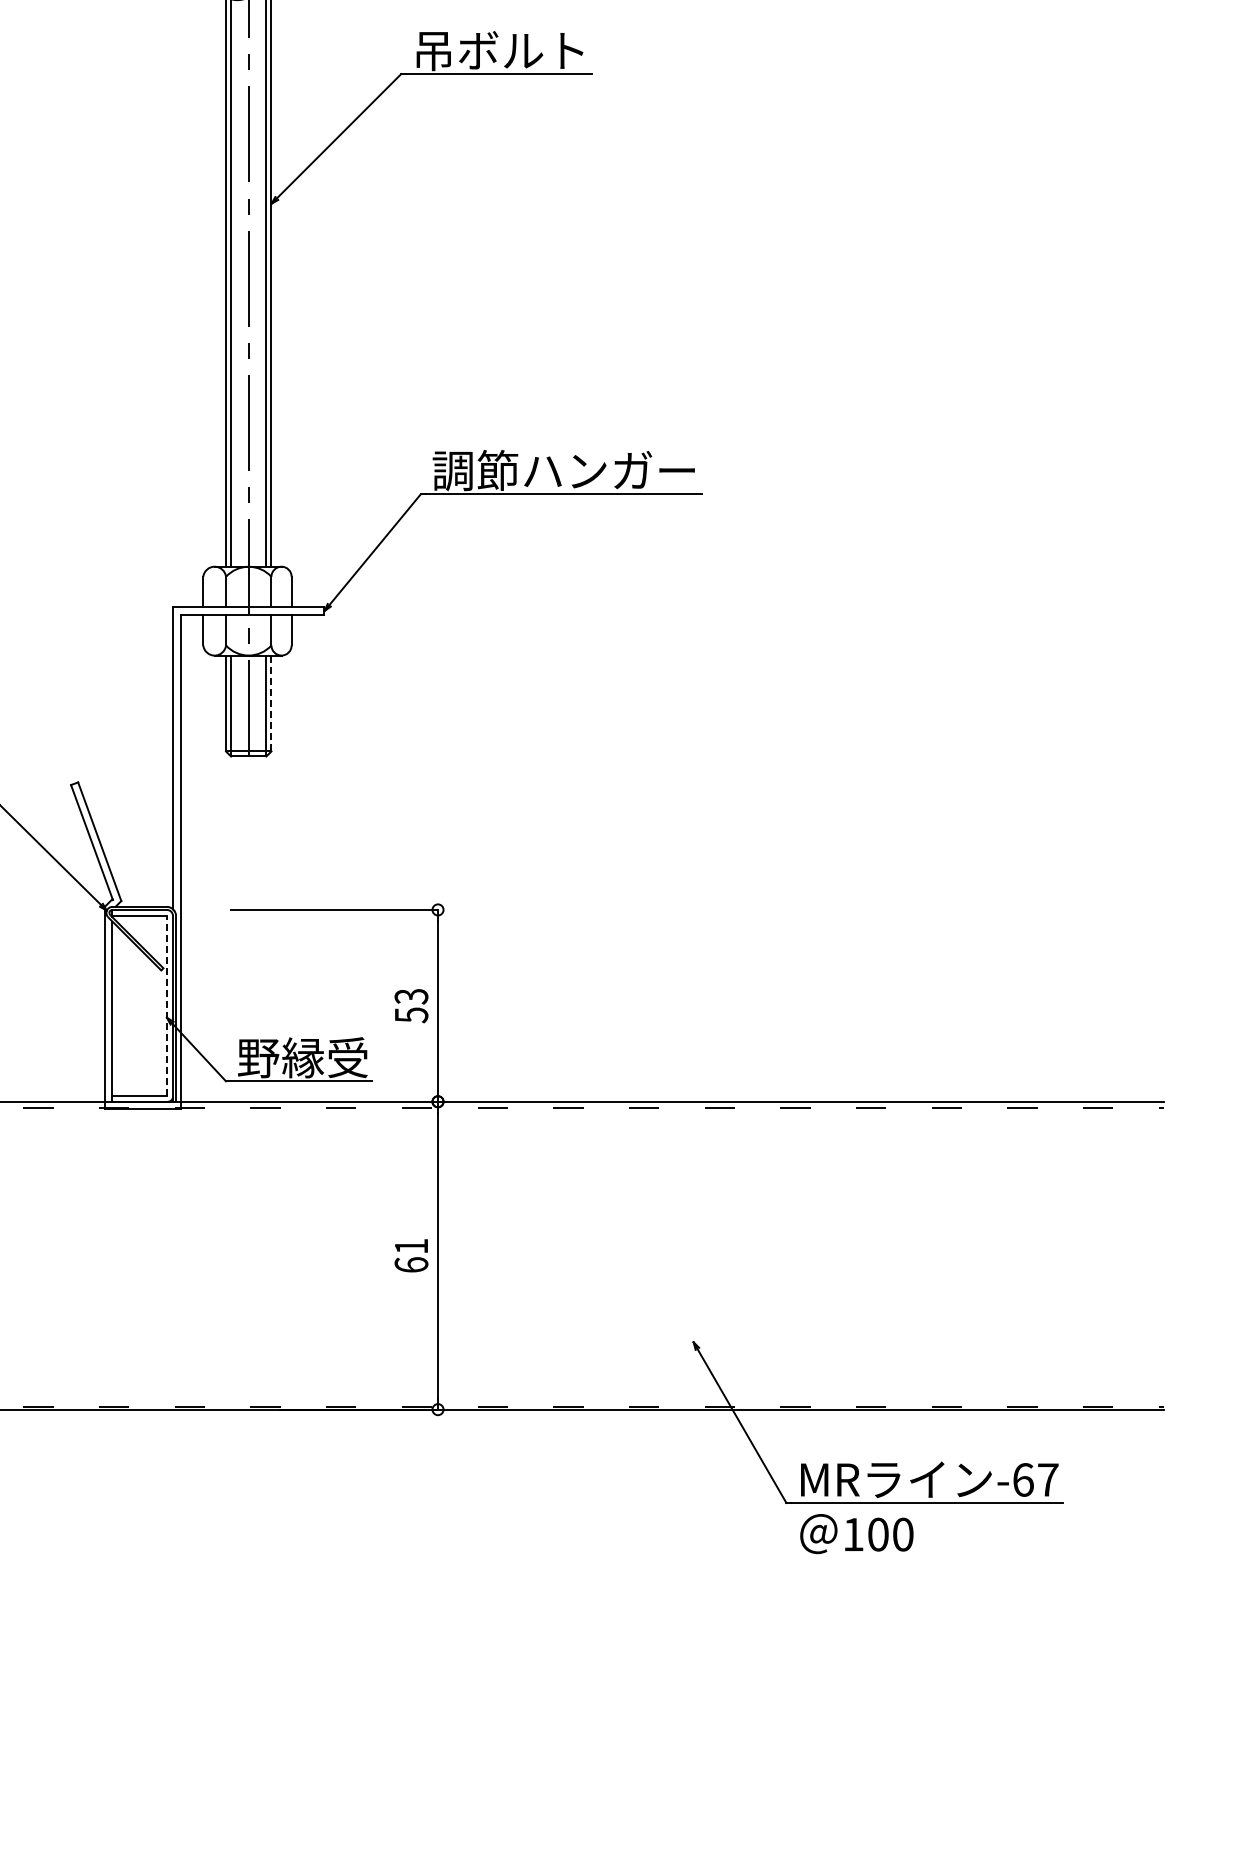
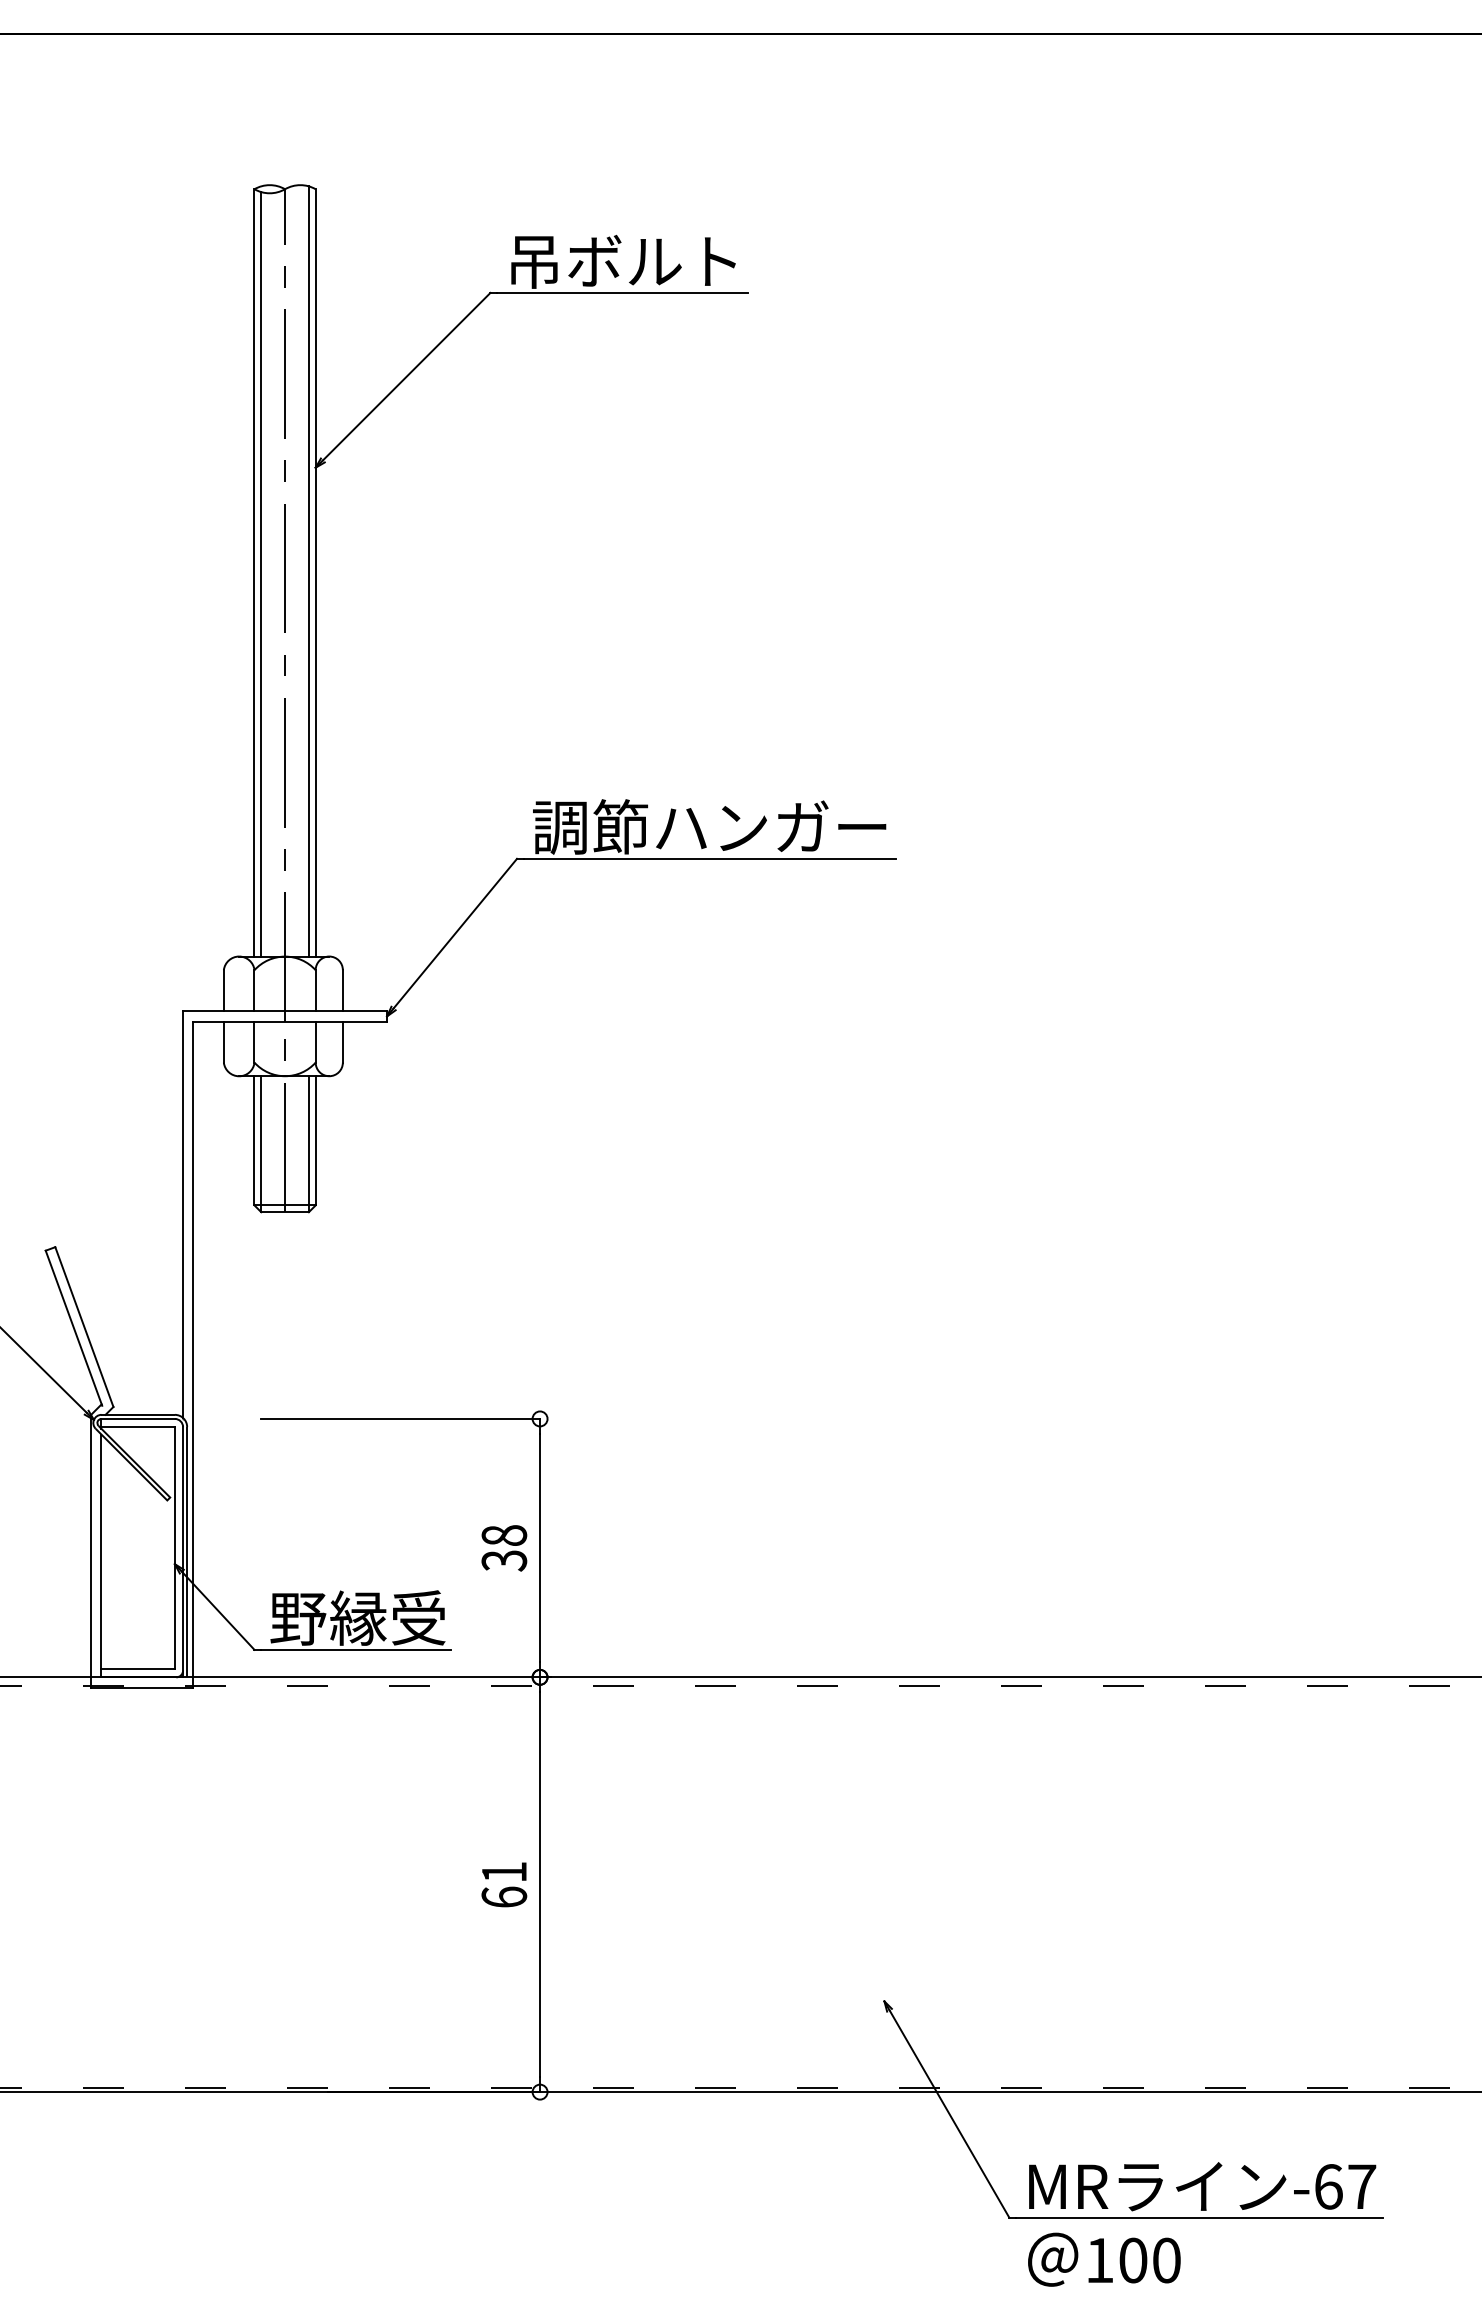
line: (271, 703) -> (315, 1140), dashed -> solid
line: (166, 1005) -> (174, 1547), dashed -> solid
text: (411, 1005) -> (504, 1547), 53 -> 38

